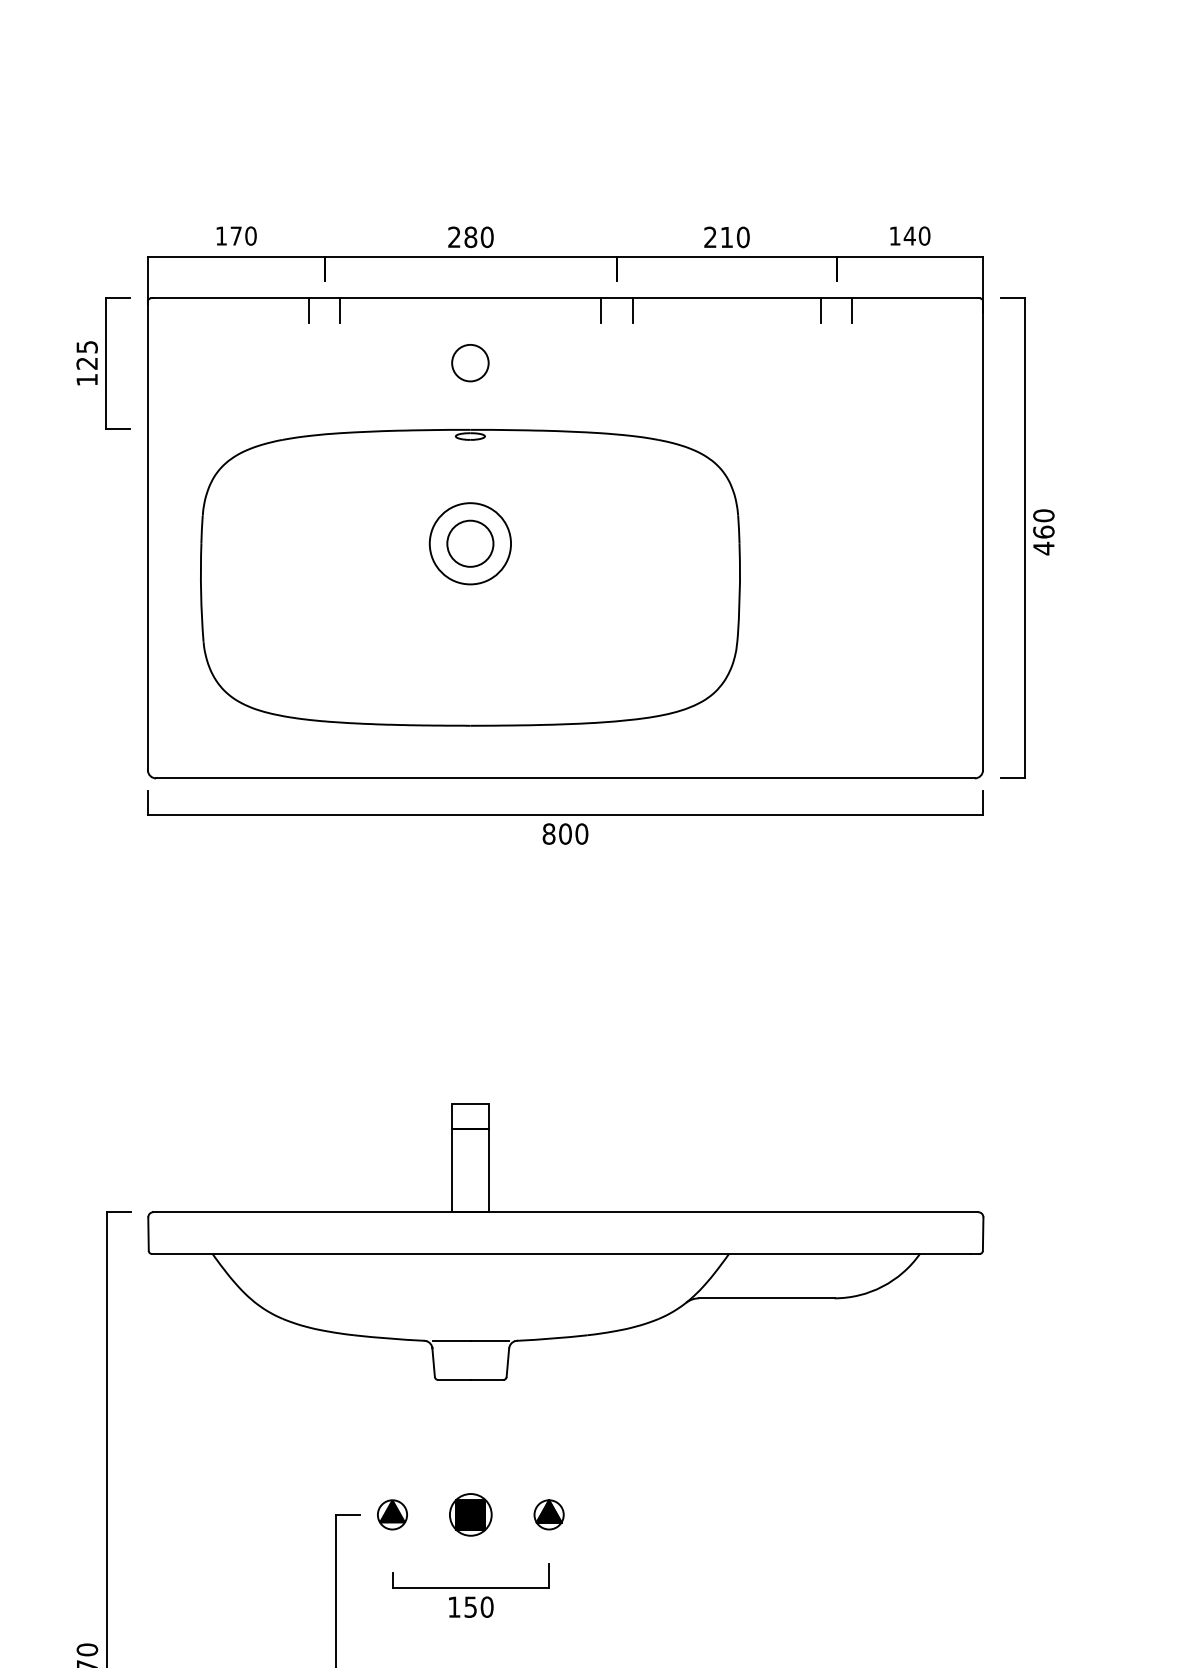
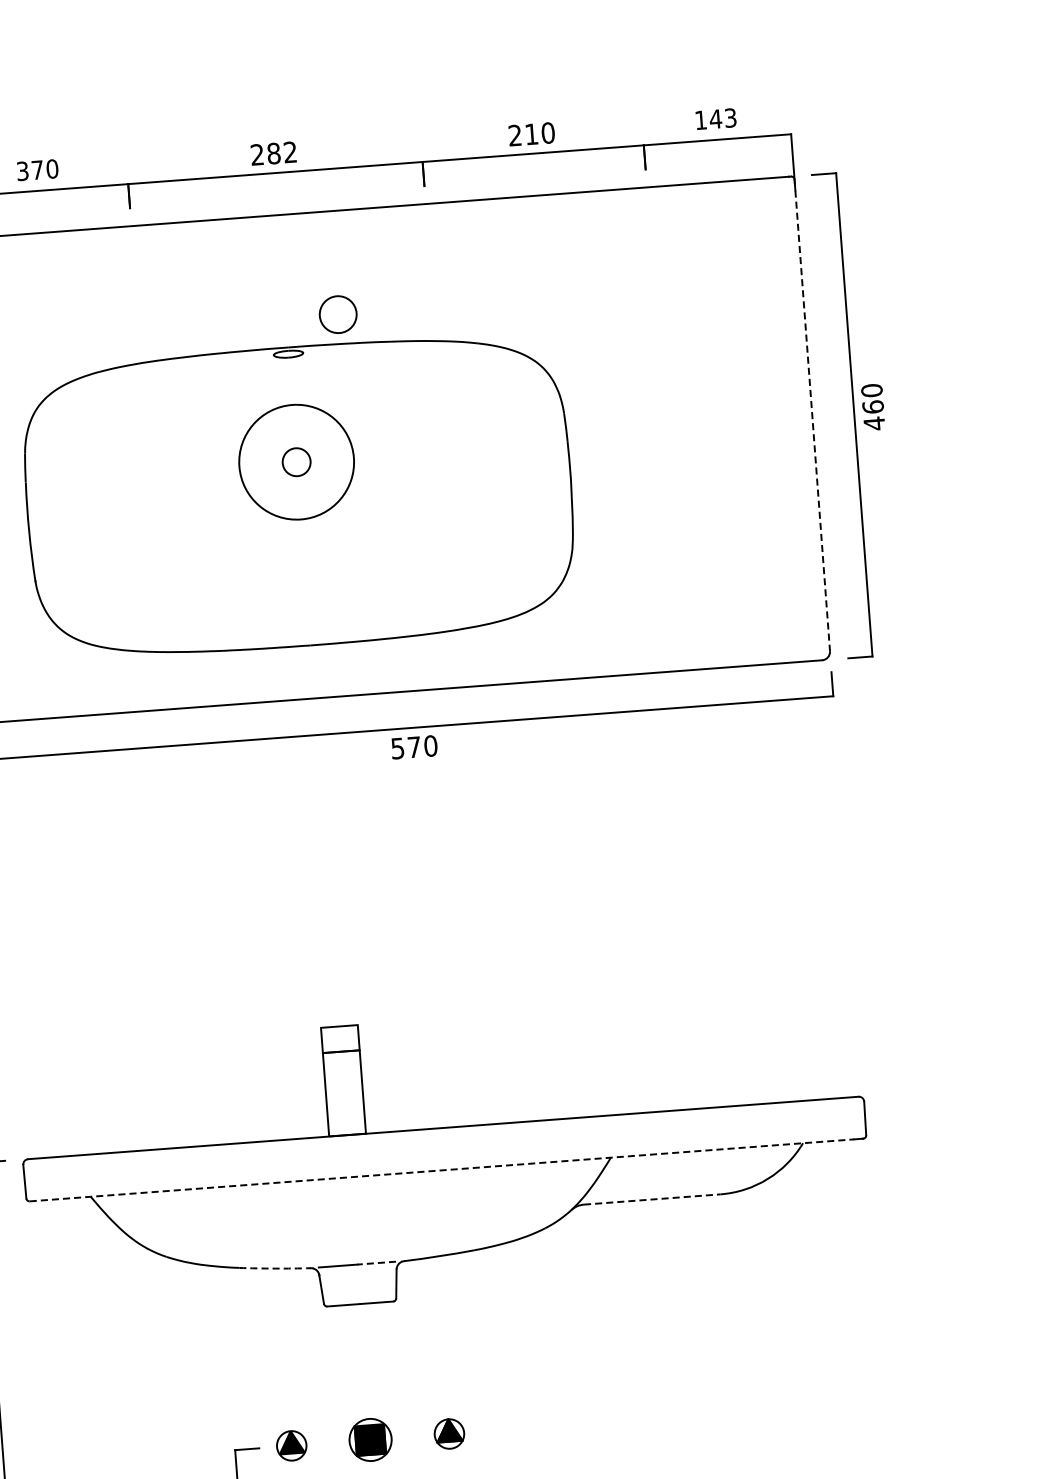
text: (221, 235) -> (22, 170), 170 -> 370
text: (924, 235) -> (730, 117), 140 -> 143
text: (486, 237) -> (289, 152), 280 -> 282
line: (309, 310) -> (116, 239), removed
line: (340, 310) -> (148, 237), removed
line: (601, 310) -> (410, 217), removed
line: (632, 310) -> (442, 215), removed
line: (821, 310) -> (632, 200), removed
line: (852, 310) -> (663, 198), removed
circle: (470, 363) -> (338, 315), moved
line: (983, 536) -> (812, 416), solid -> dashed
circle: (470, 543) -> (296, 461), size x0.6
circle: (470, 543) -> (296, 461), size x1.4
text: (556, 833) -> (405, 747), 800 -> 570
line: (561, 1253) -> (442, 1169), solid -> dashed
line: (766, 1298) -> (651, 1199), solid -> dashed
arc: (389, 1338) -> (275, 1268), solid -> dashed
line: (489, 1340) -> (376, 1262), solid -> dashed

